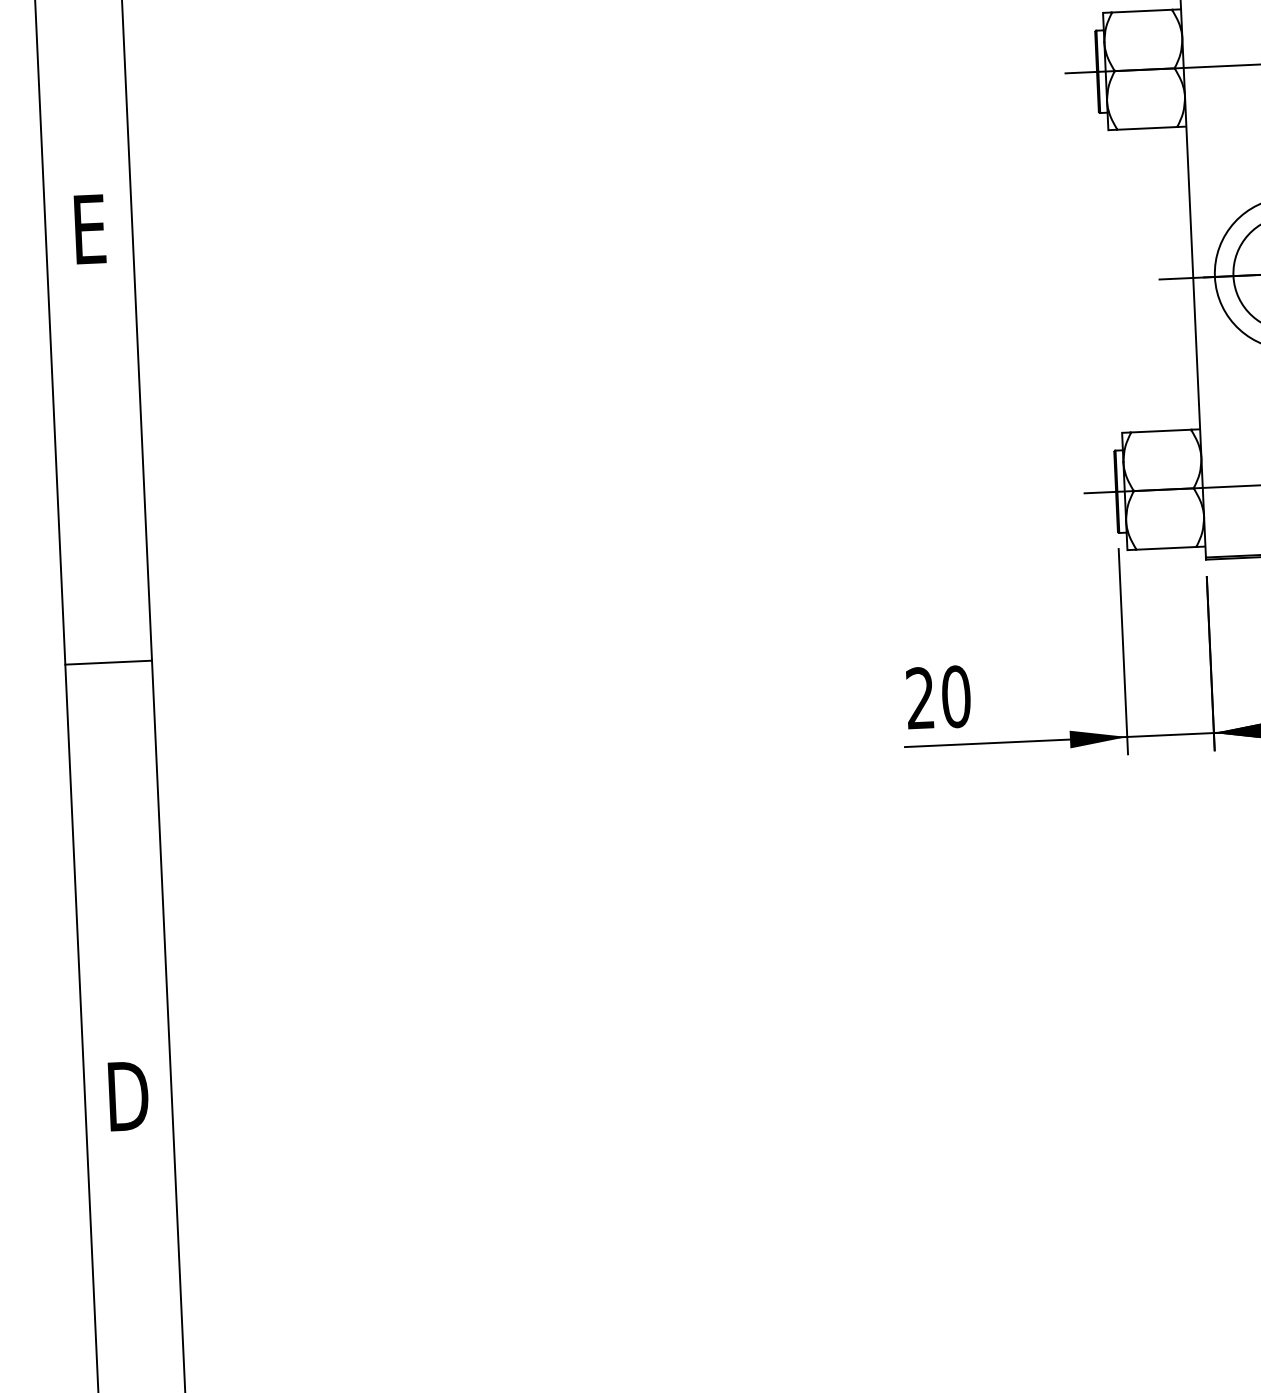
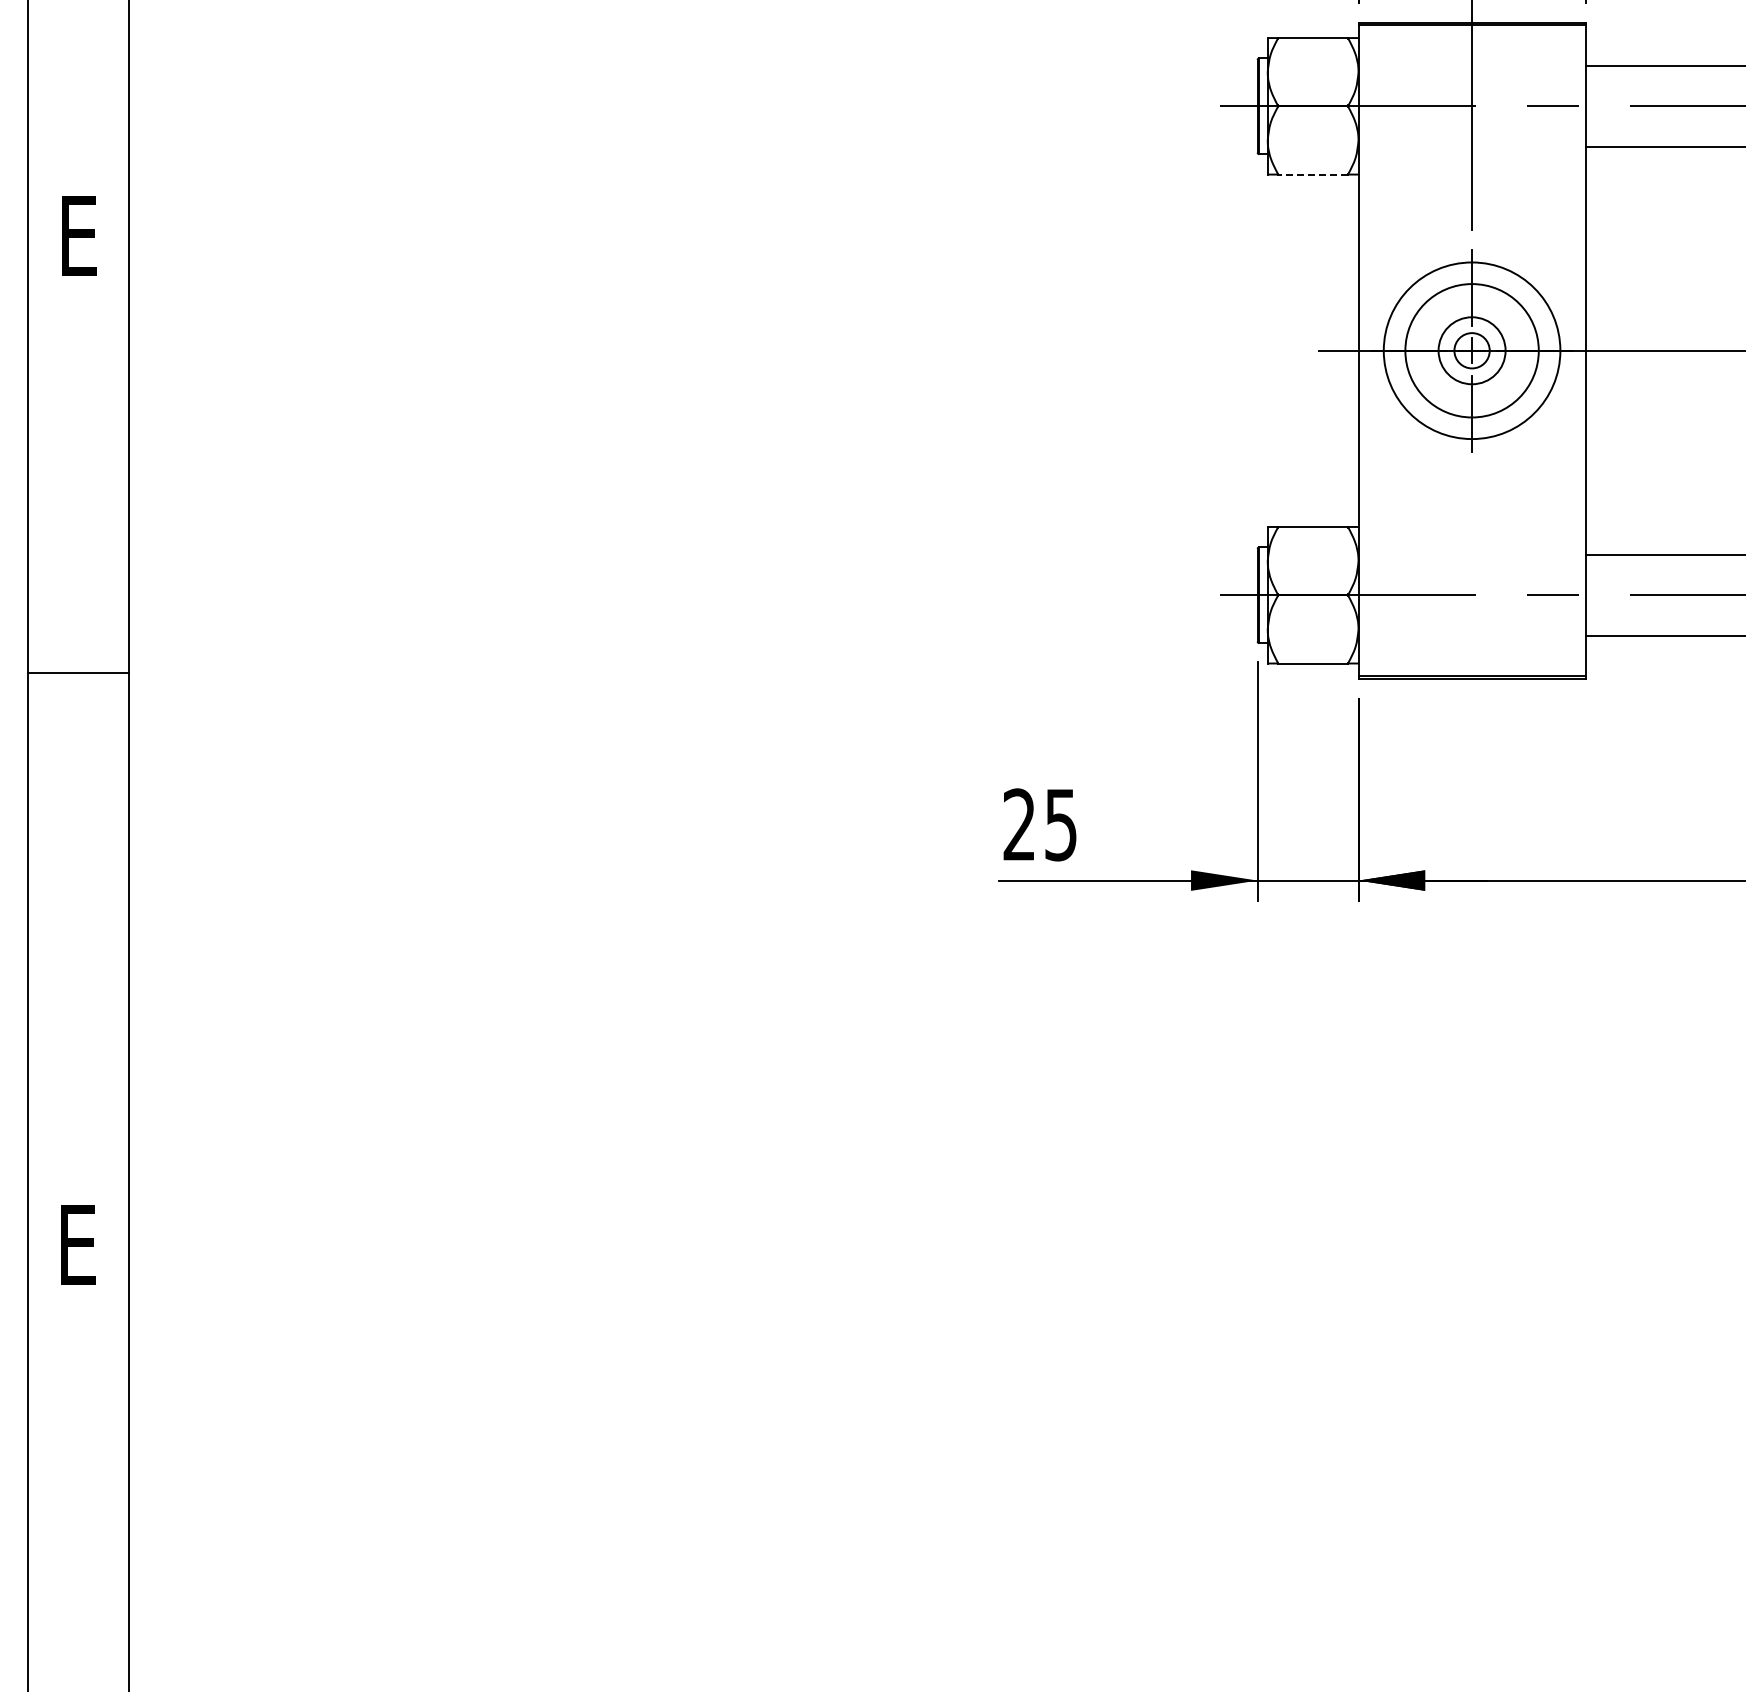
line: (1146, 128) -> (1312, 174), solid -> dashed
line: (108, 662) -> (77, 672), moved
text: (955, 696) -> (1060, 824), 20 -> 25
text: (128, 1096) -> (78, 1245), D -> E

